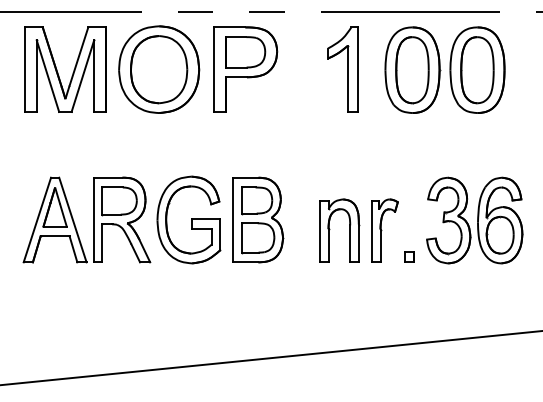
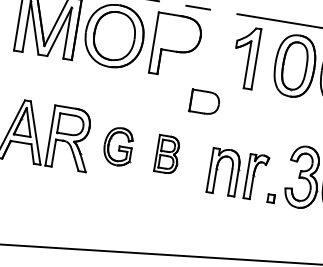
part: (245, 52) -> (204, 102), moved
part: (188, 219) -> (118, 146), size x0.6
part: (258, 219) -> (167, 154), size x0.6

